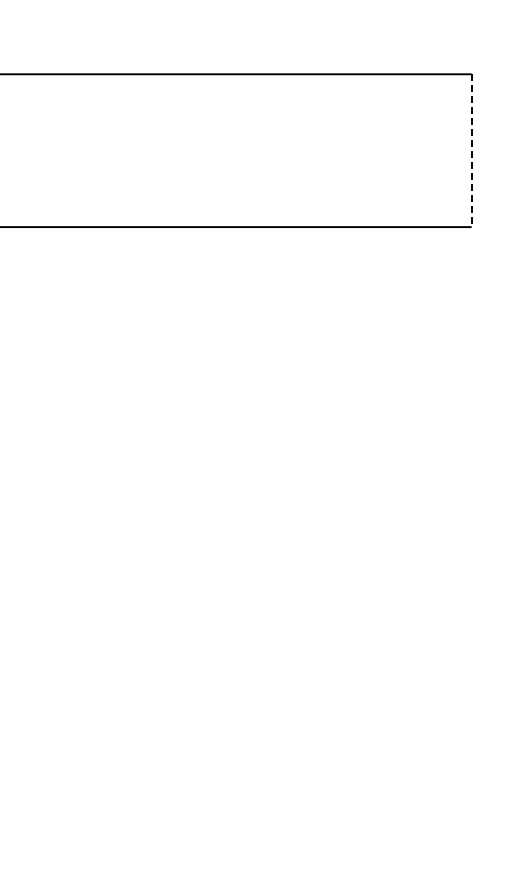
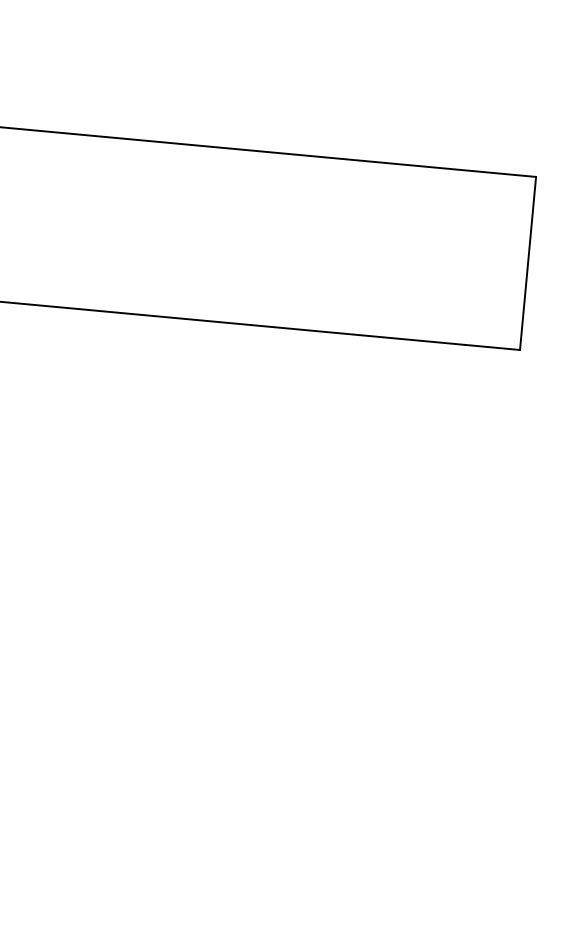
line: (471, 151) -> (527, 264), dashed -> solid

